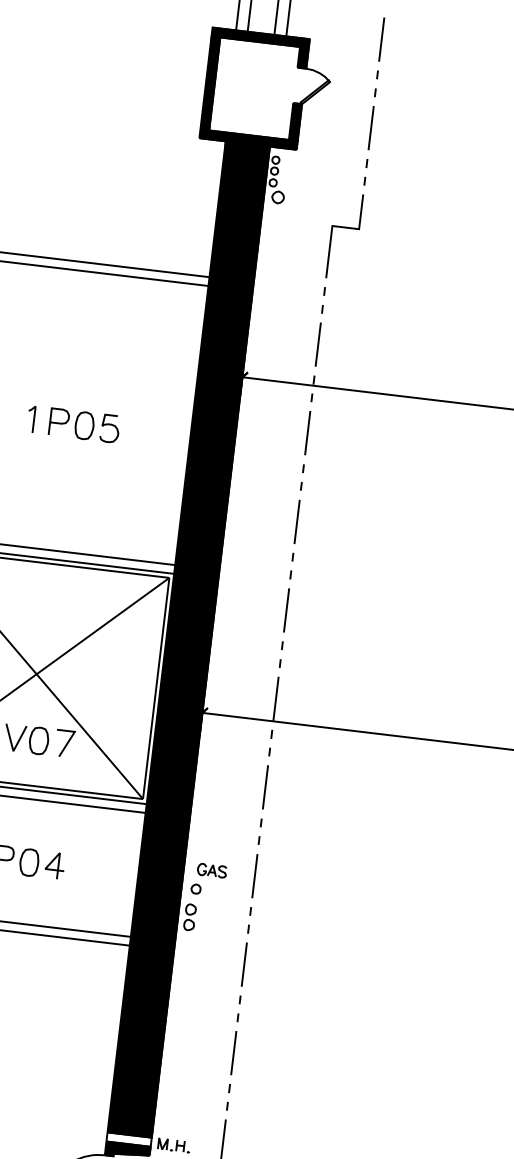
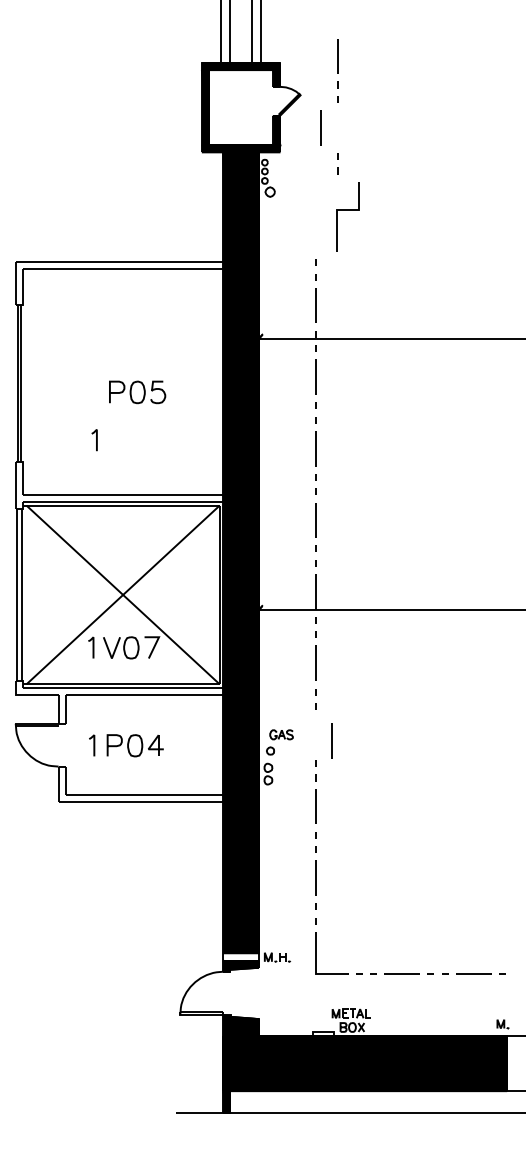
line: (370, 127) -> (320, 127), moved
line: (345, 228) -> (347, 210), moved
line: (33, 419) -> (96, 440), moved
line: (254, 875) -> (331, 740), moved

